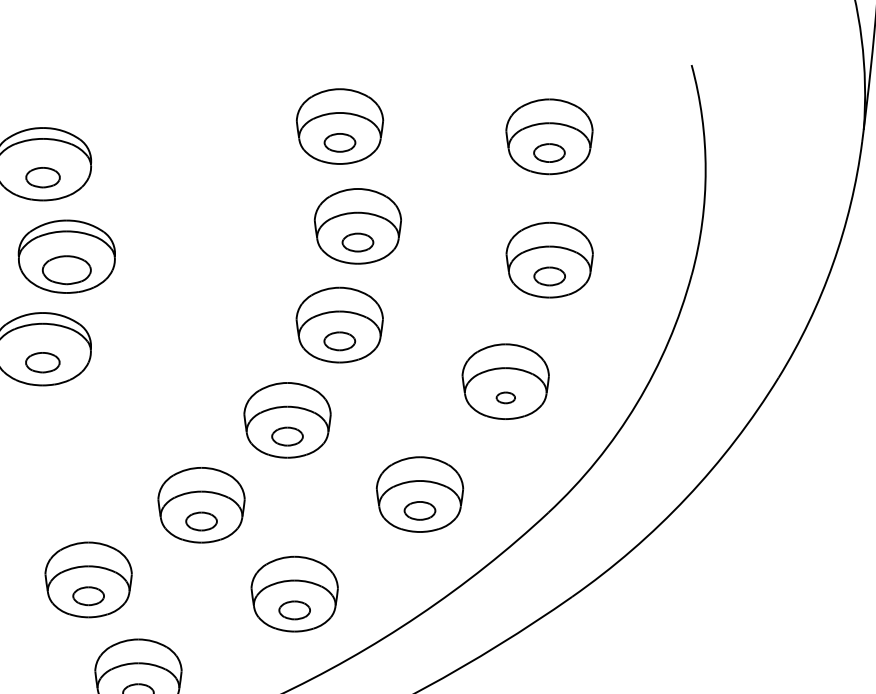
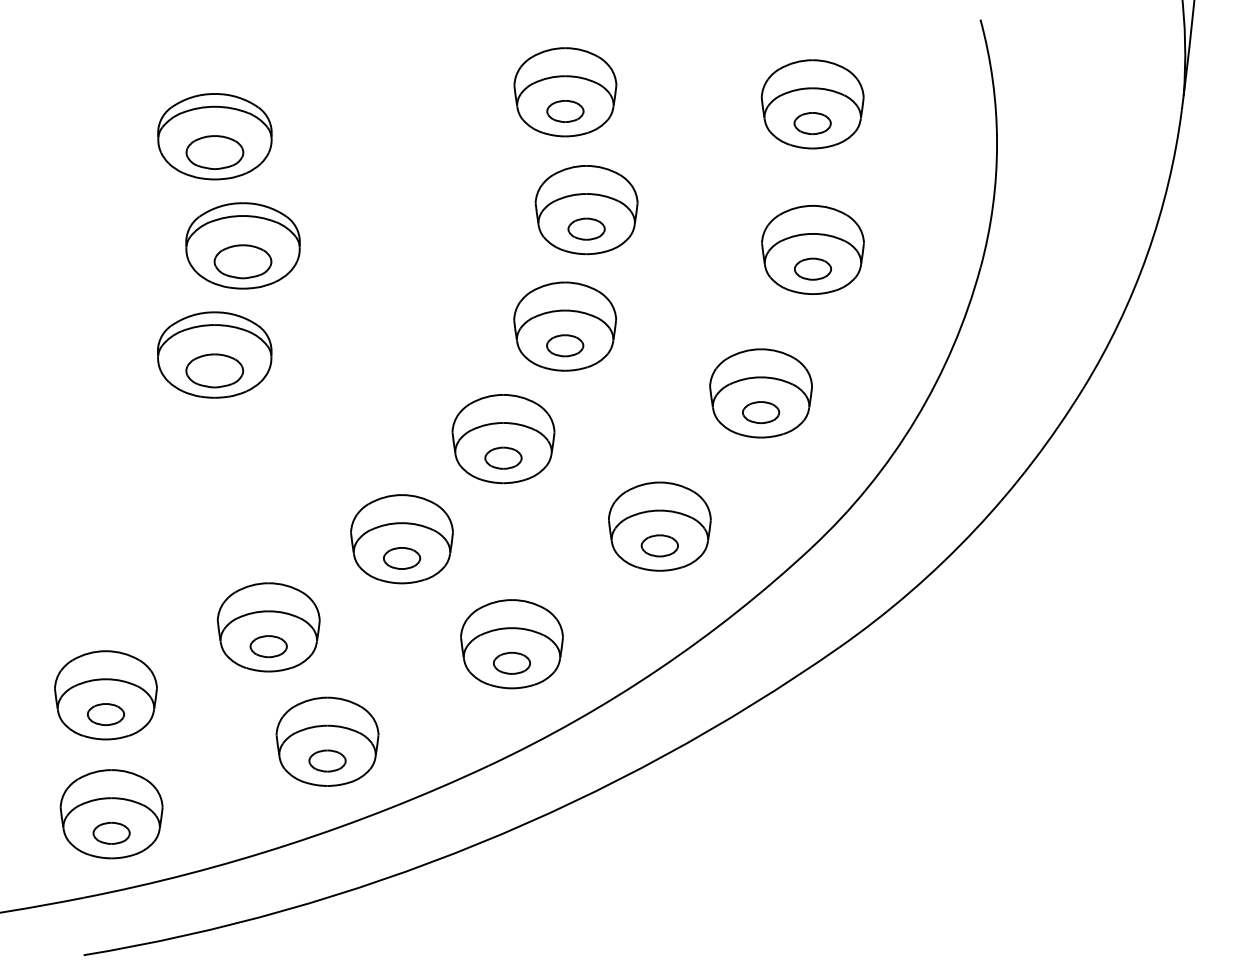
part: (42, 177) -> (214, 152), size x1.43
part: (42, 362) -> (214, 370), size x1.43
part: (506, 397) -> (761, 412), size x1.67

